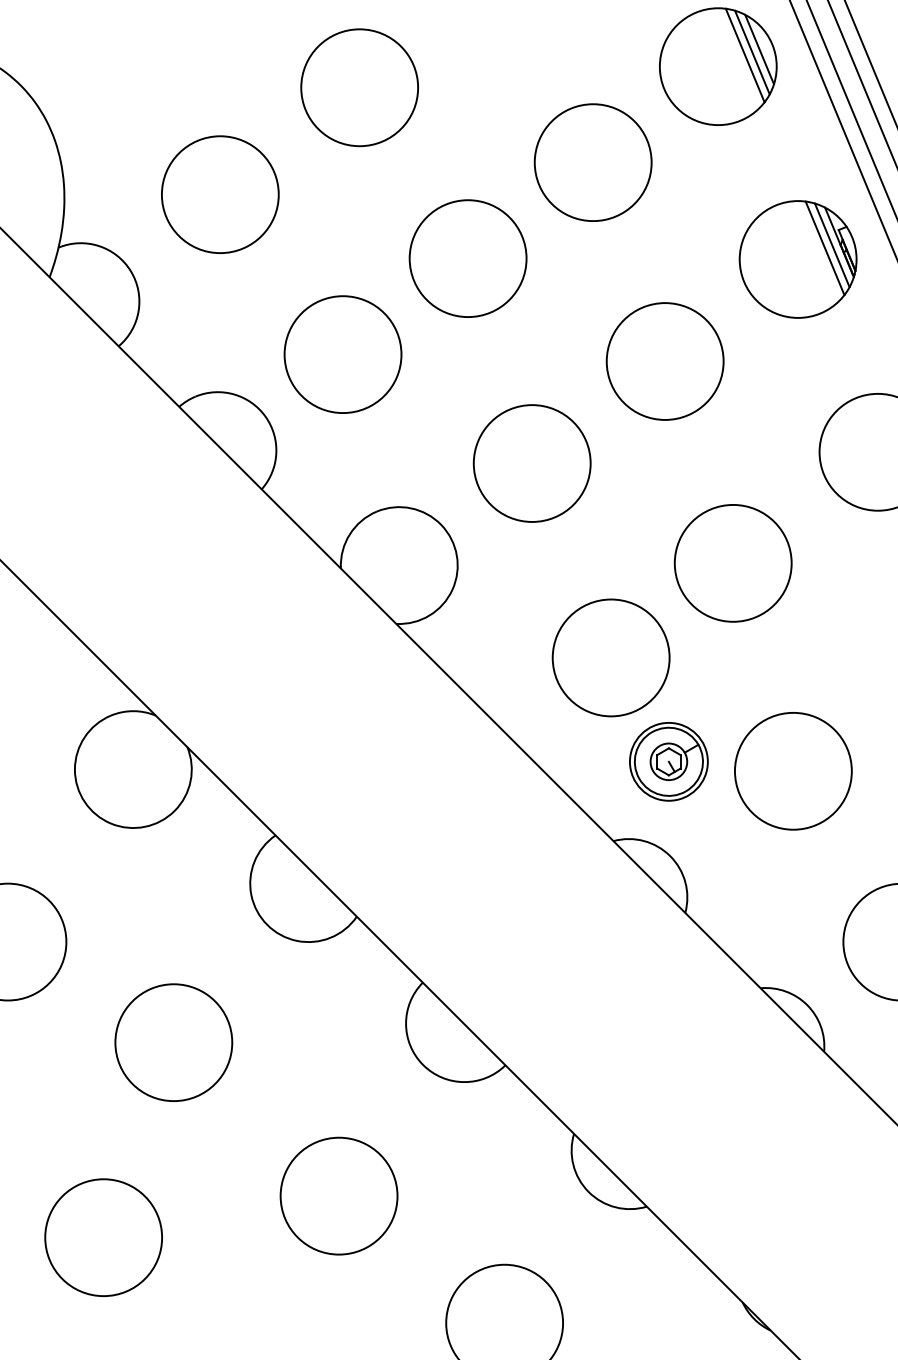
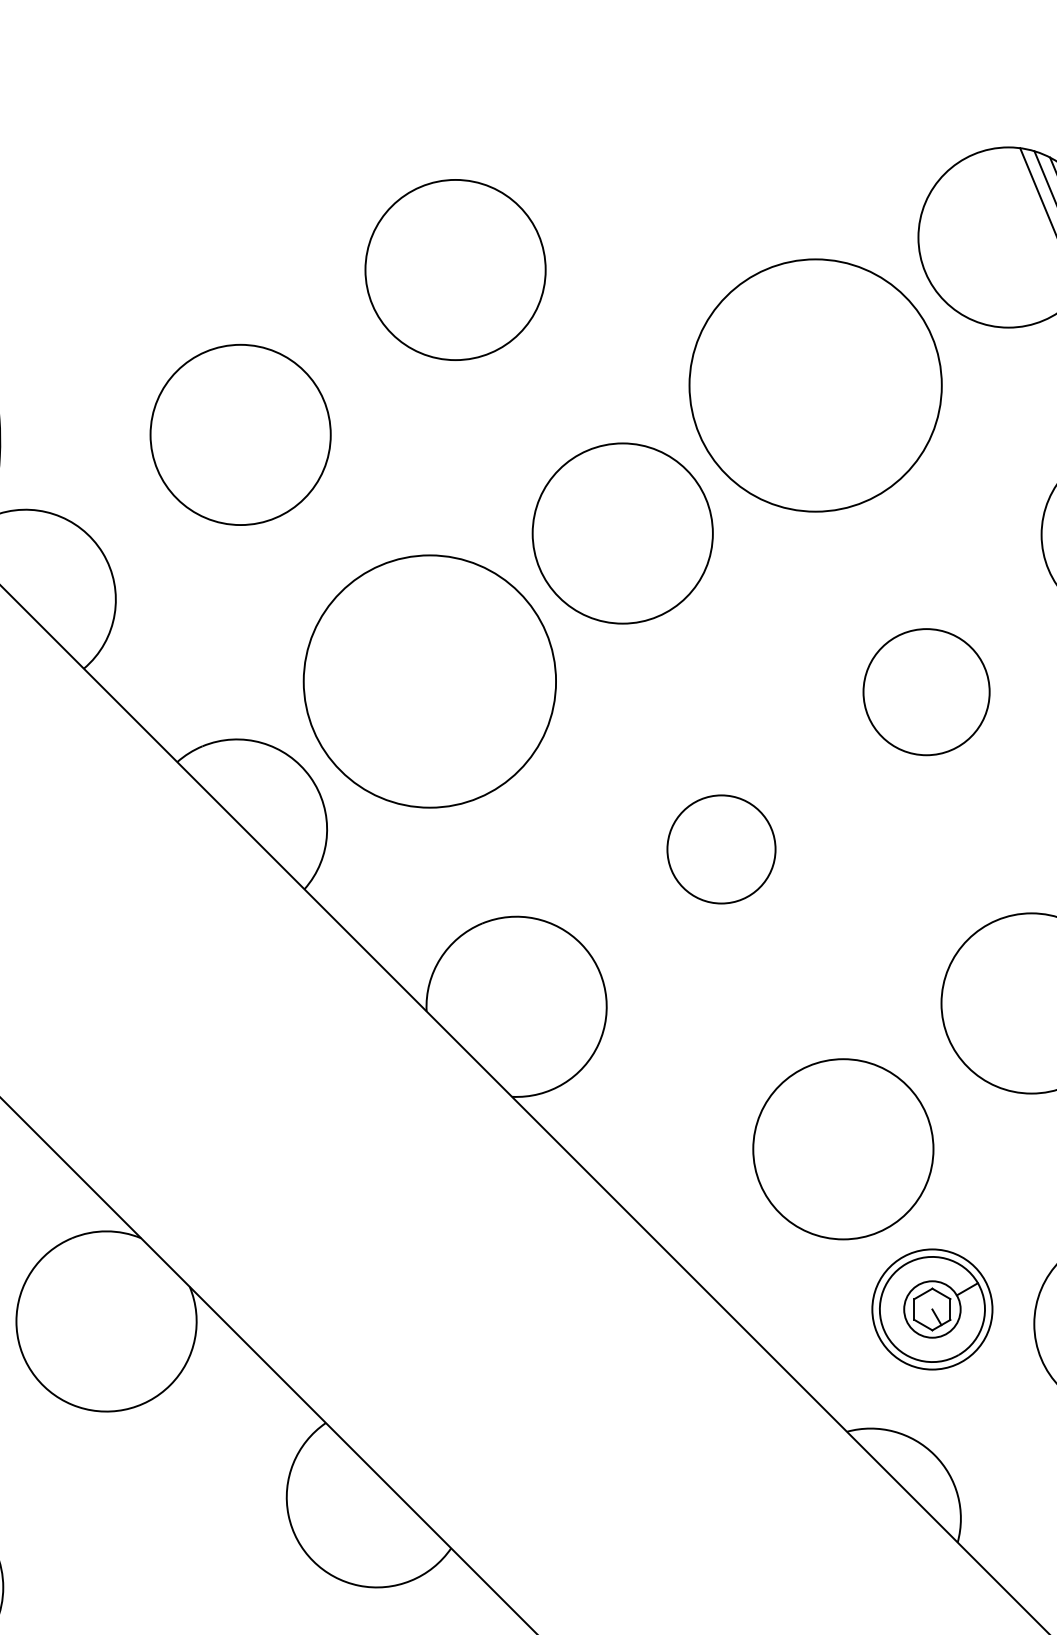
circle: (592, 162) -> (814, 385), size x1.4
circle: (342, 354) -> (429, 681), size x1.4
circle: (664, 361) -> (925, 692), size x0.7
circle: (531, 463) -> (720, 849), size x0.6

